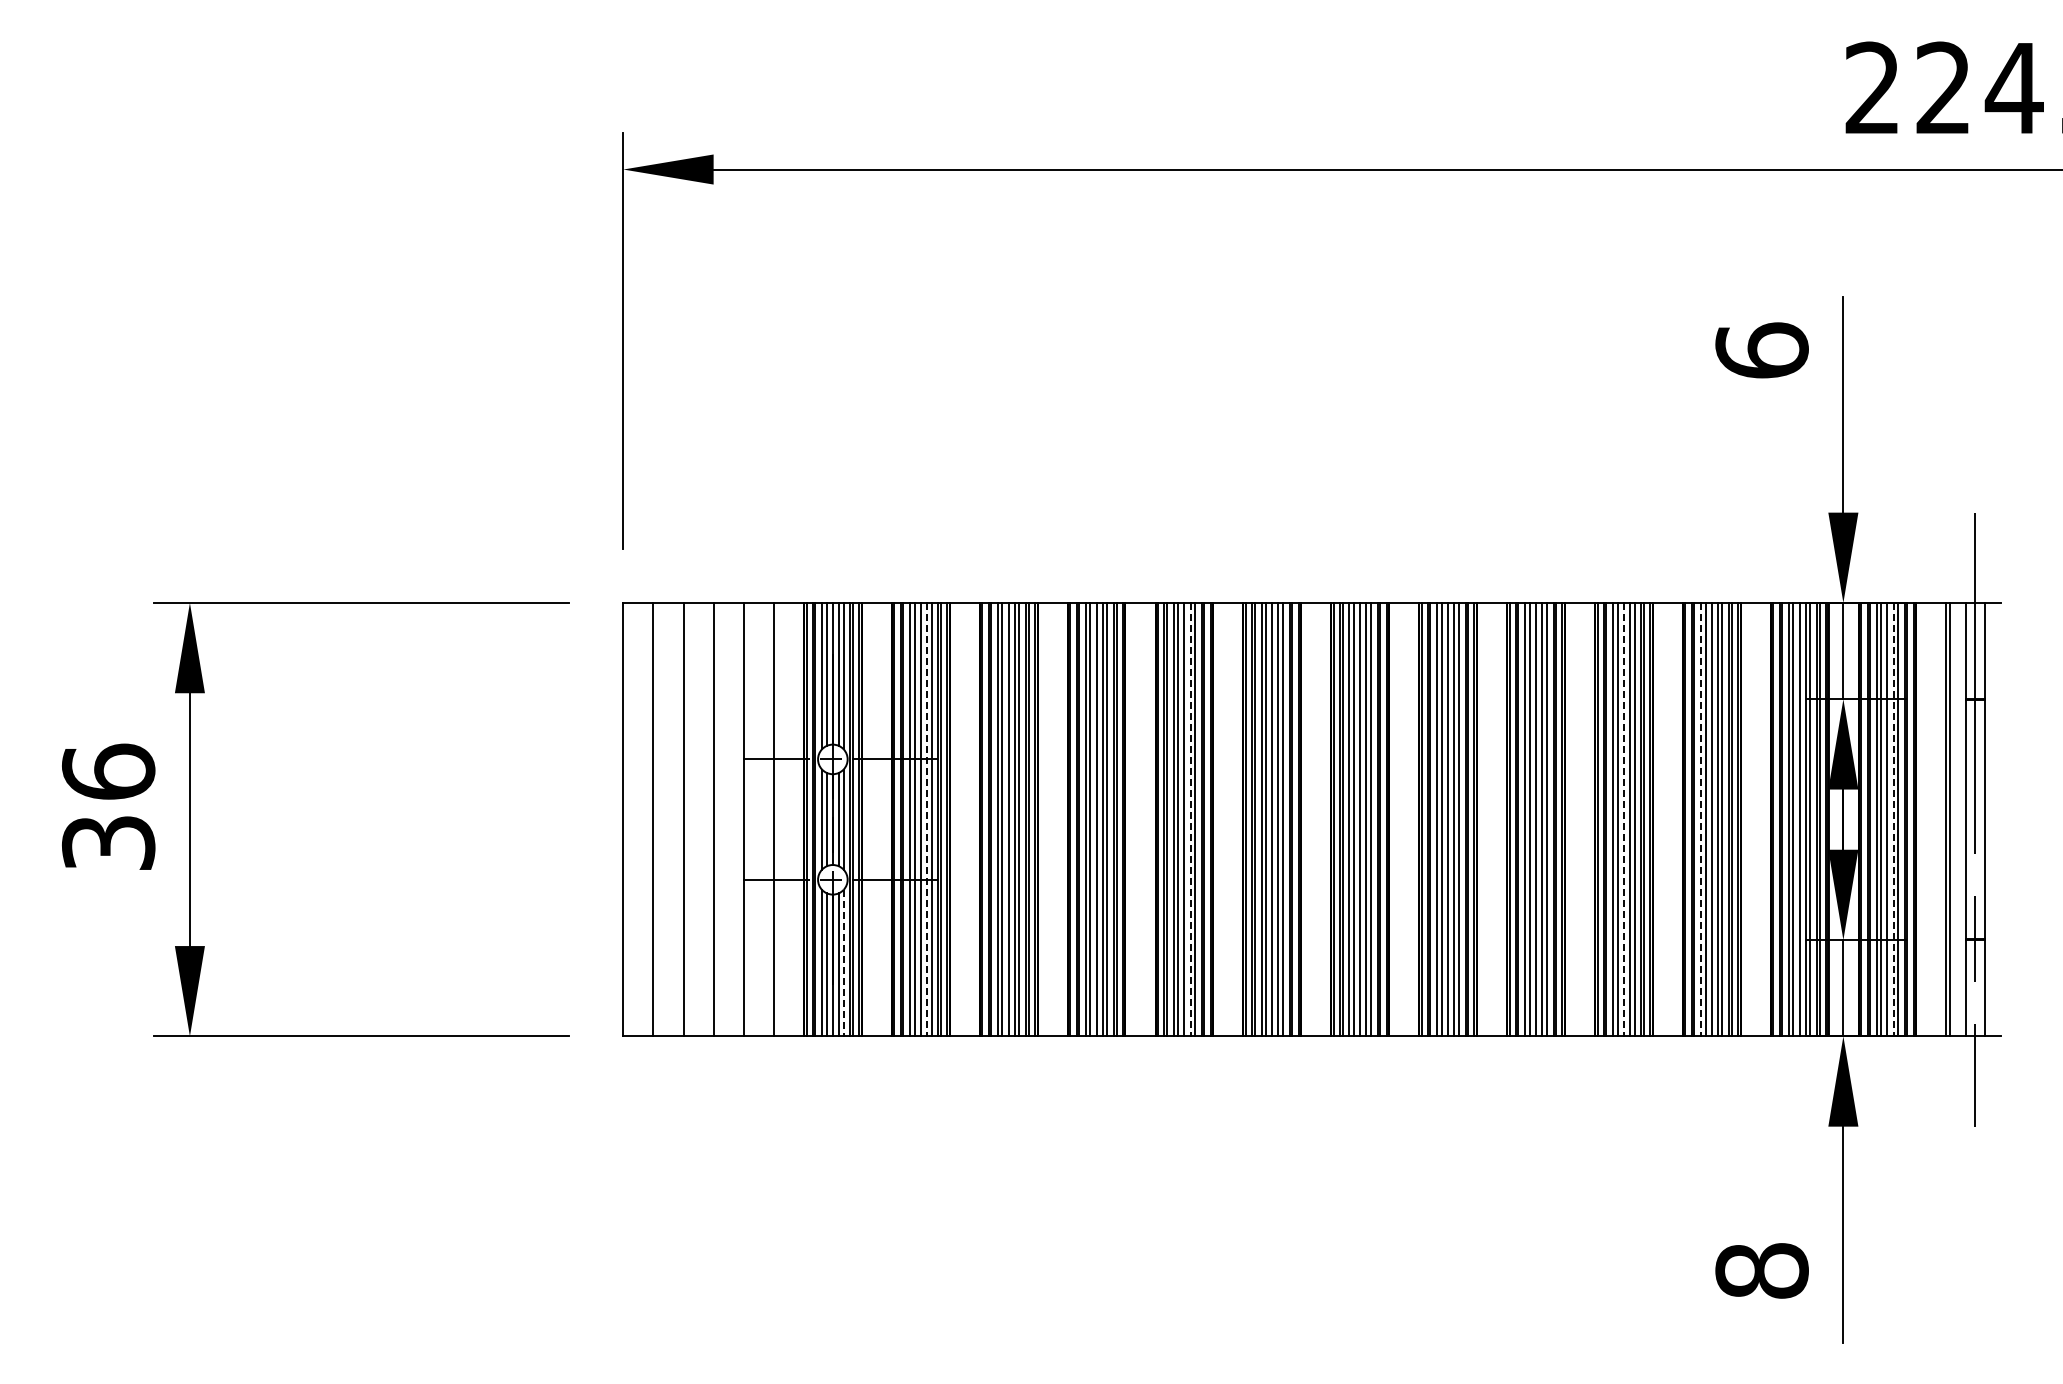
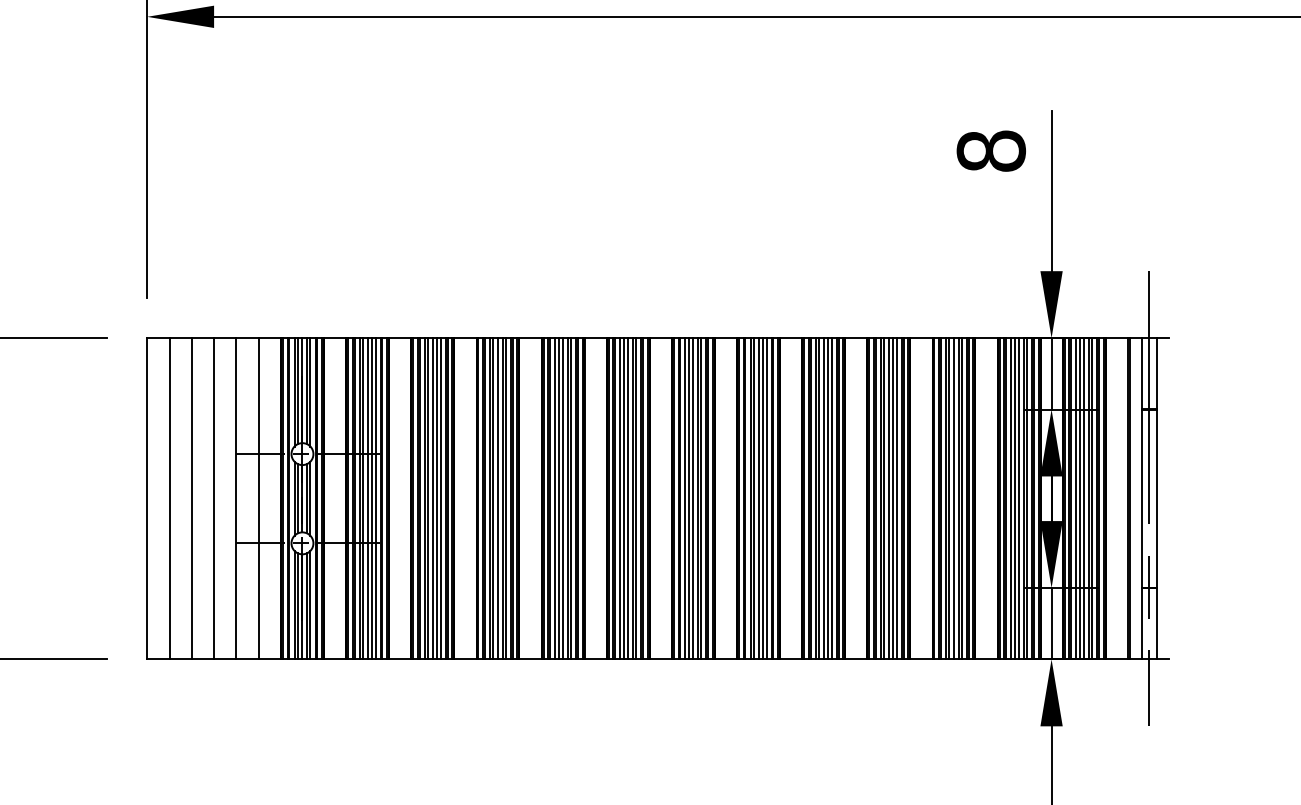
text: (1761, 350) -> (990, 150), 6 -> 8
line: (926, 819) -> (371, 498), dashed -> solid
line: (1190, 819) -> (567, 498), dashed -> solid
line: (1623, 819) -> (888, 498), dashed -> solid
line: (1700, 819) -> (945, 498), dashed -> solid
line: (1893, 819) -> (1088, 498), dashed -> solid
line: (843, 963) -> (310, 605), dashed -> solid

